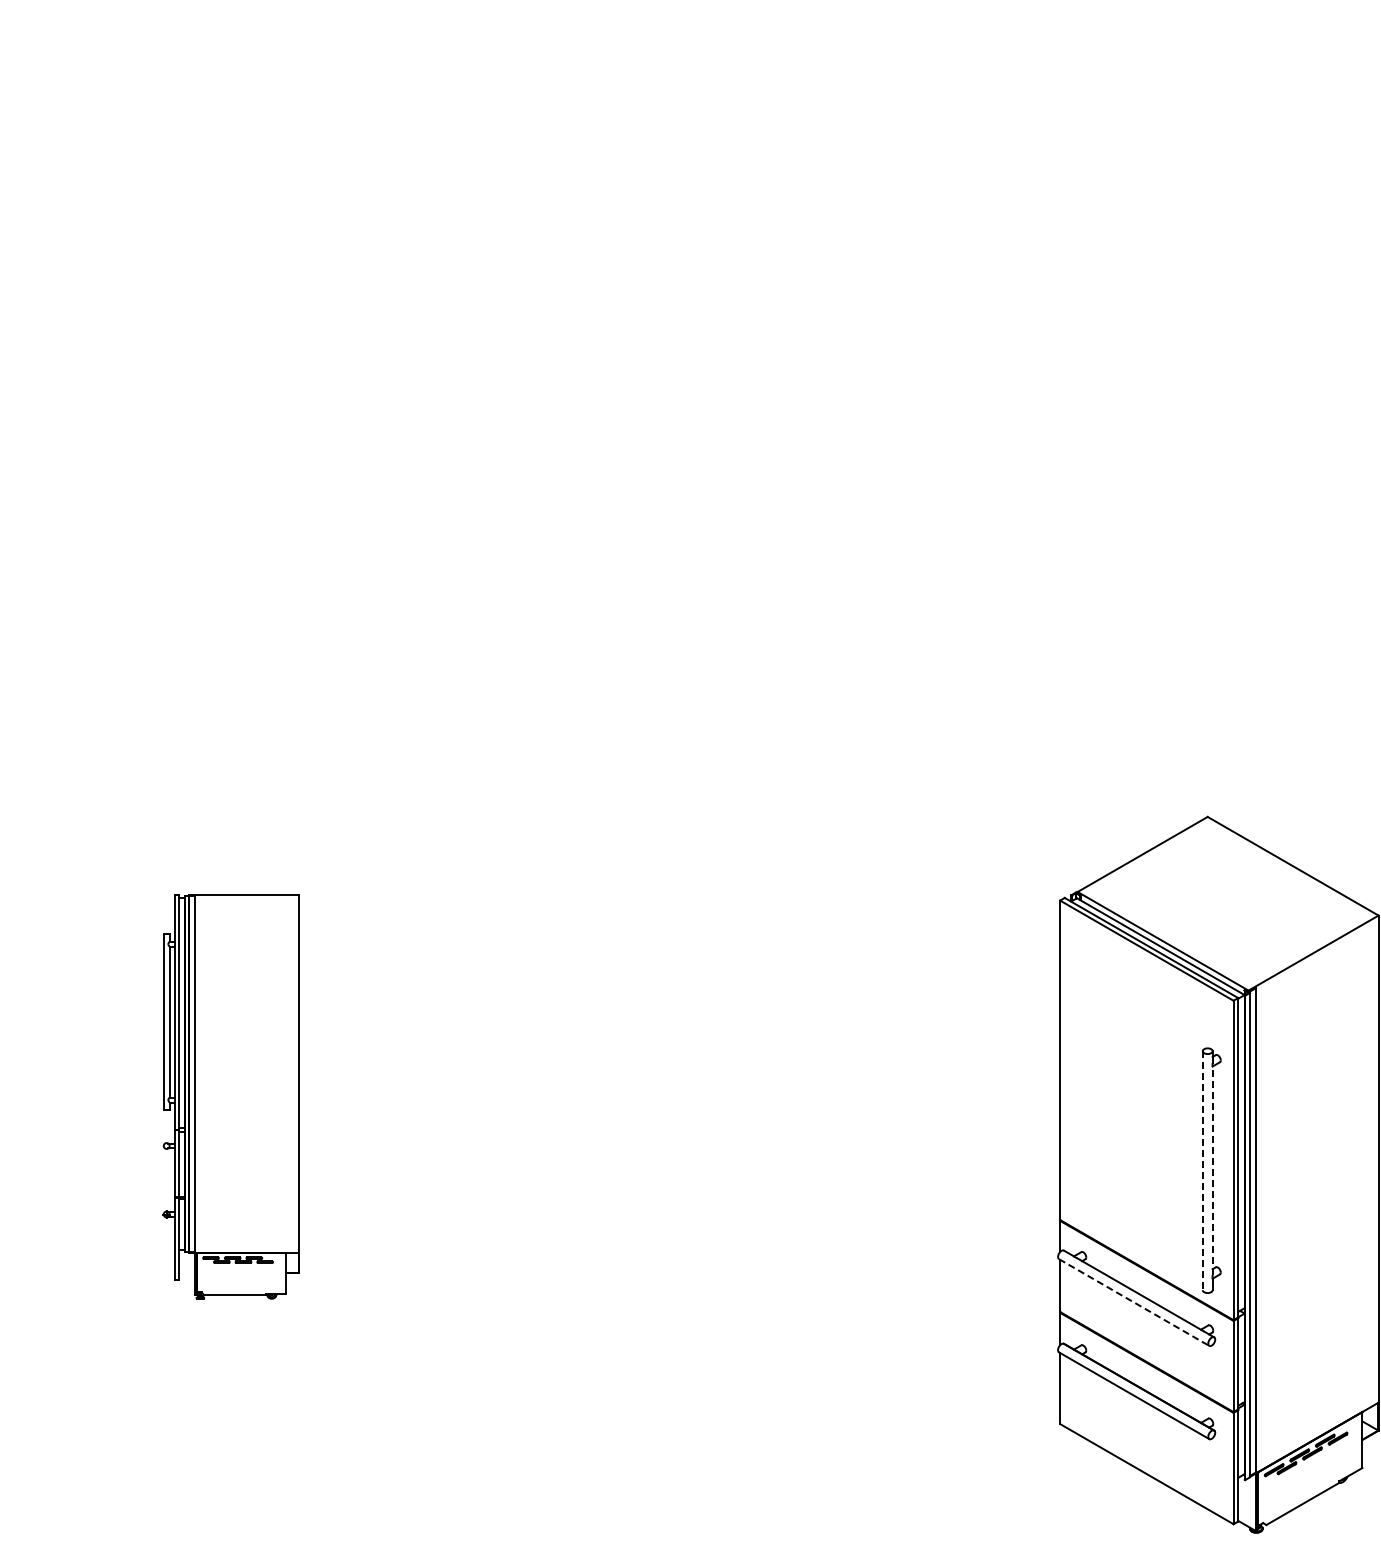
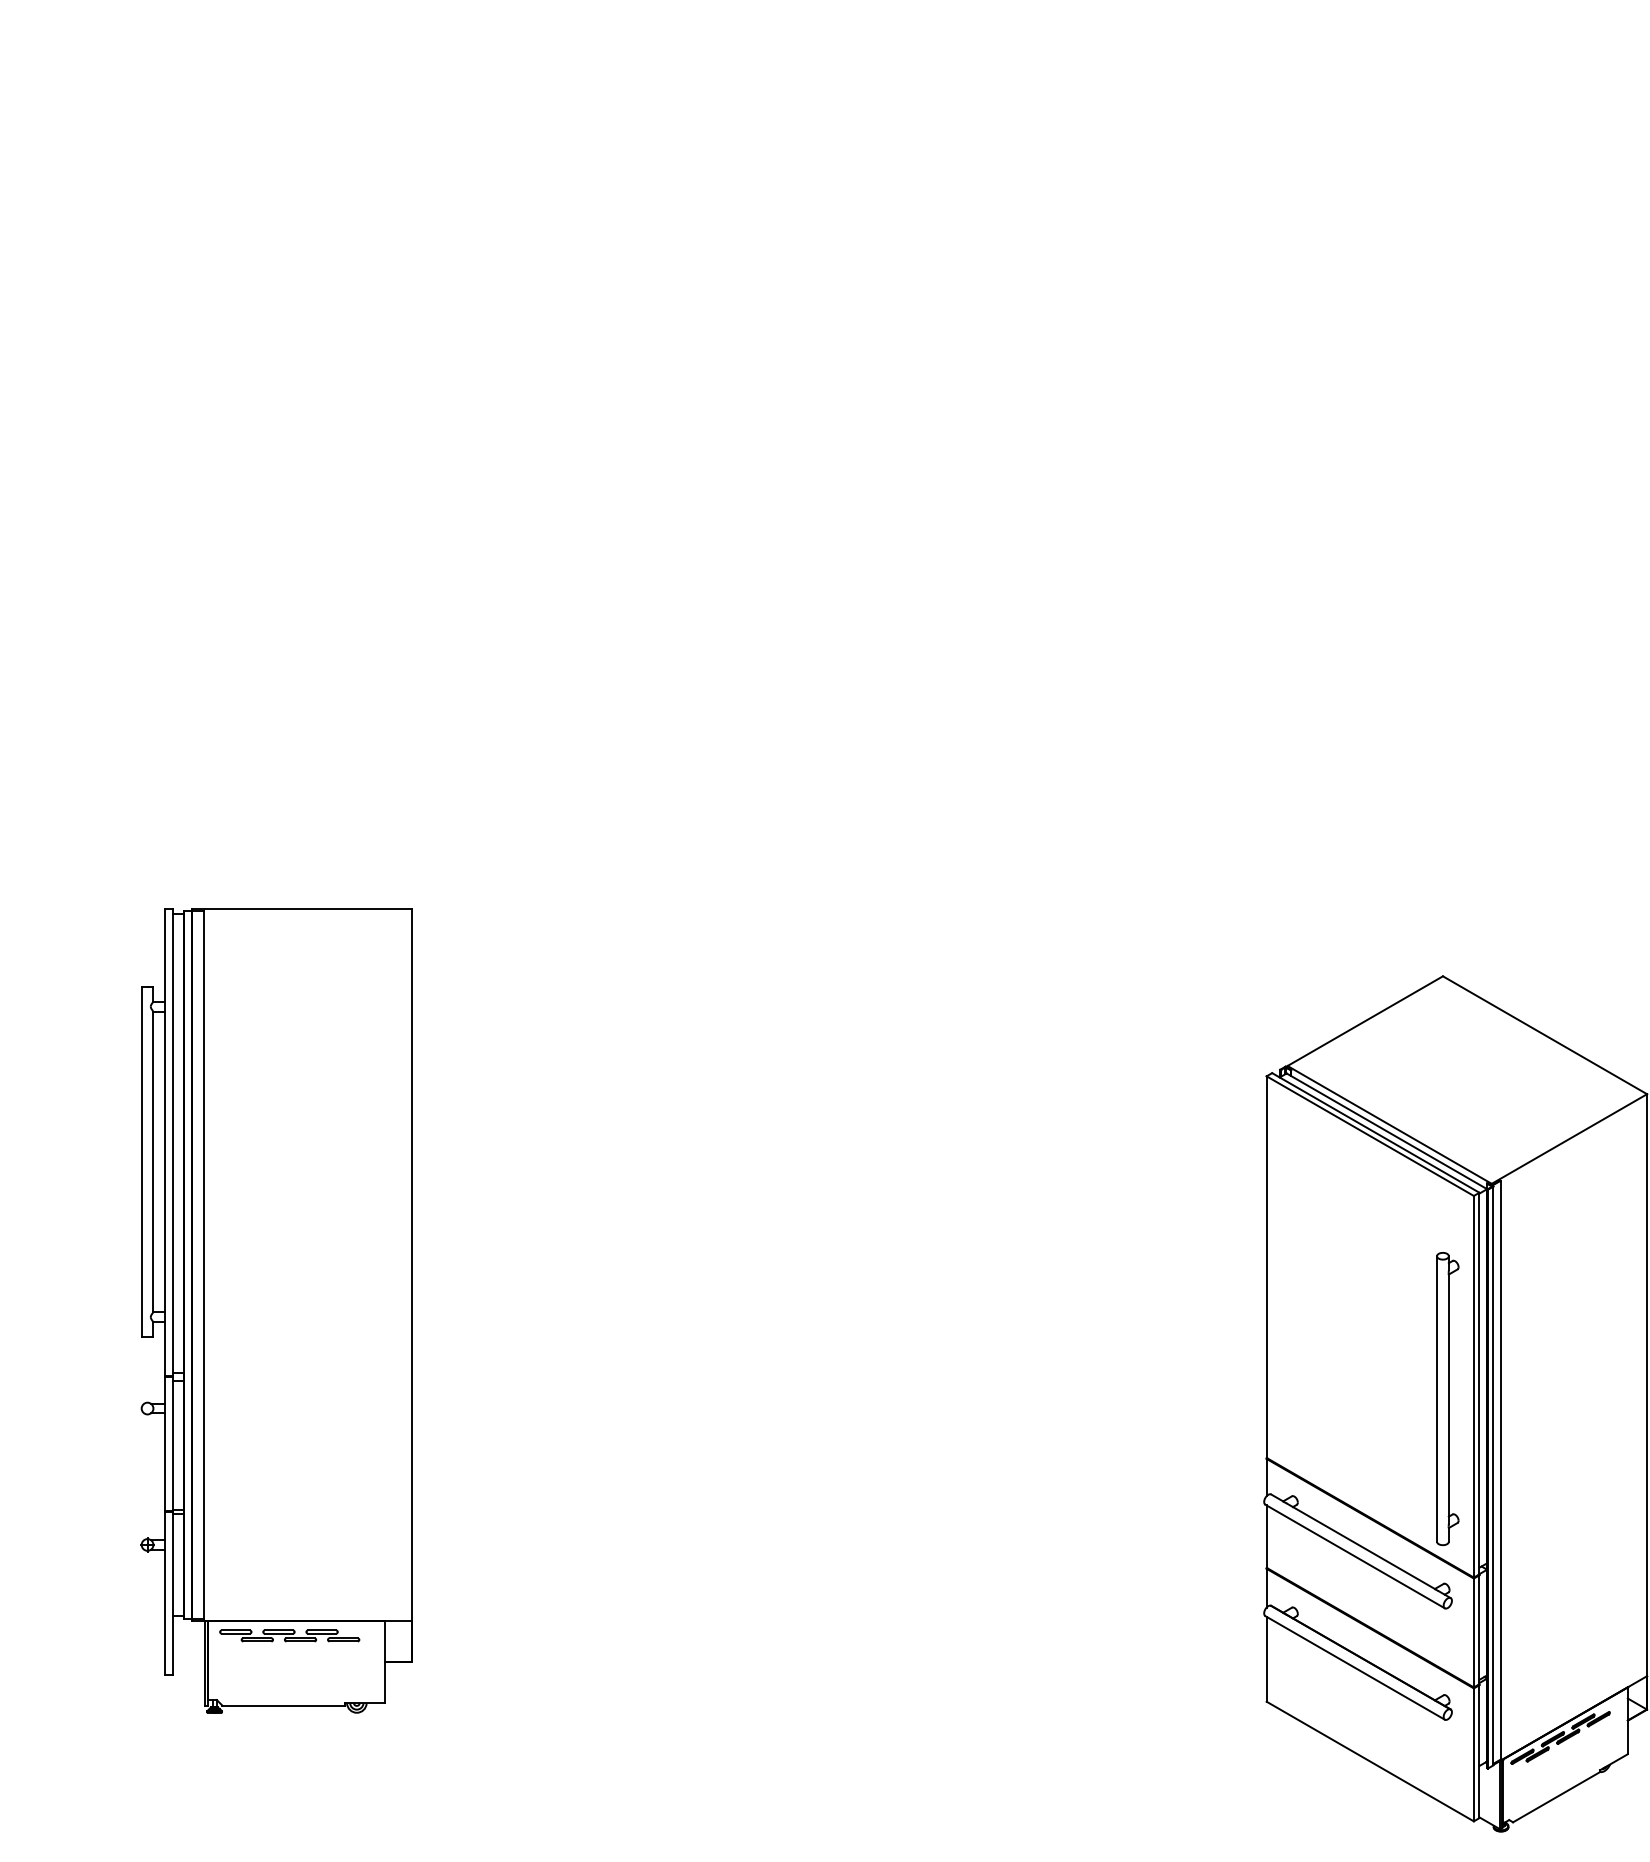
part: (231, 1096) -> (276, 1310), size x1.67
line: (1212, 1170) -> (1448, 1398), dashed -> solid
line: (1202, 1171) -> (1436, 1399), dashed -> solid
line: (1134, 1302) -> (1355, 1556), dashed -> solid

